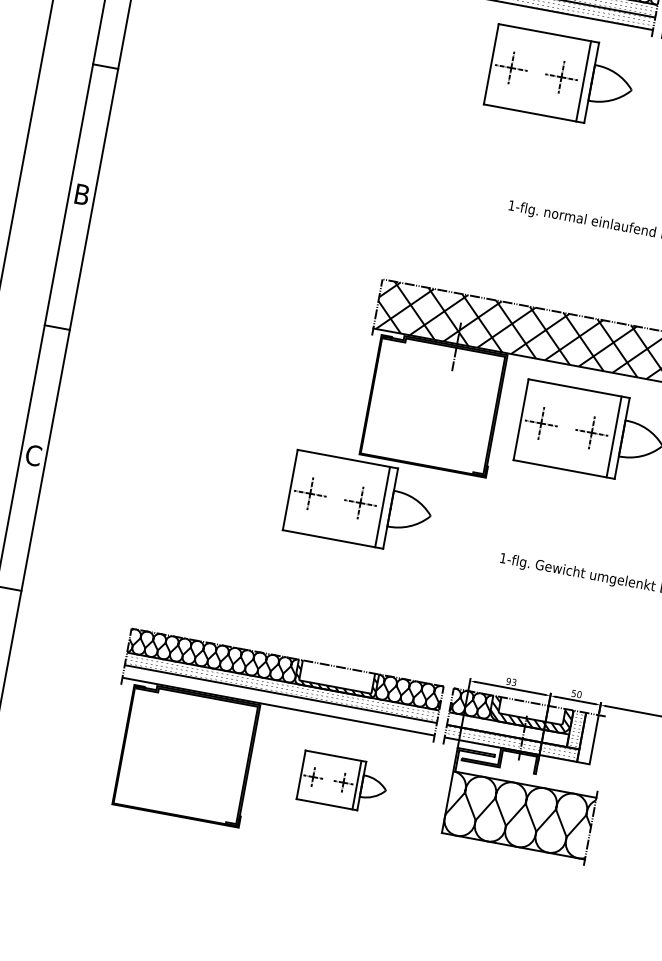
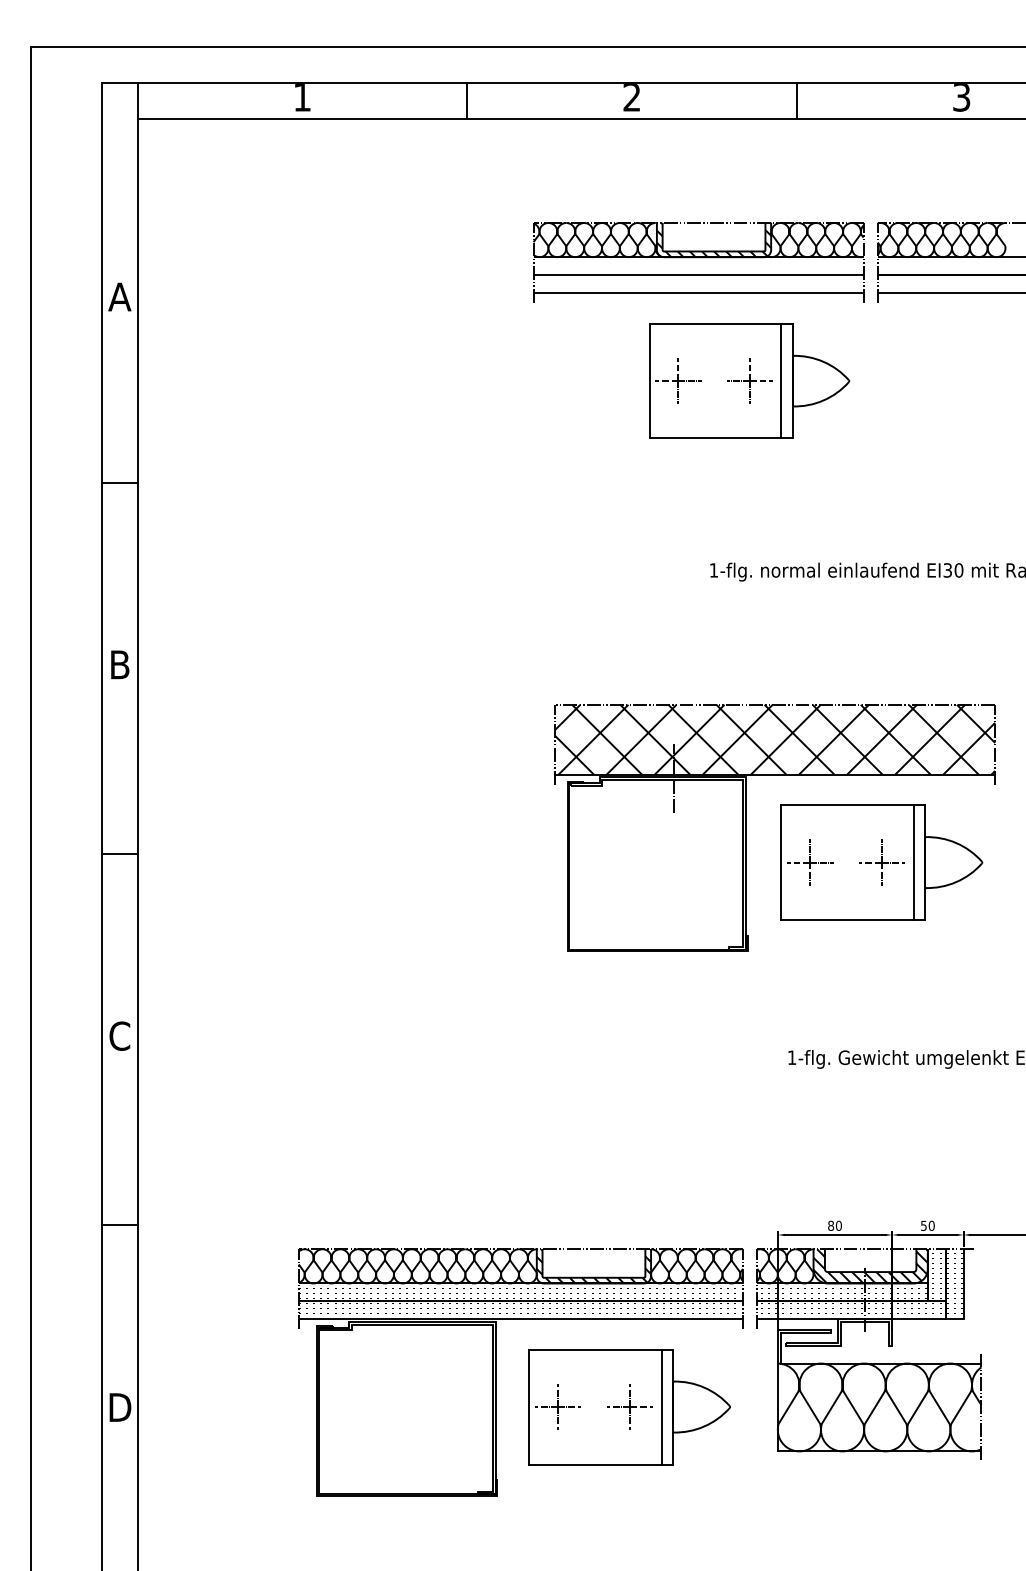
part: (360, 502) -> (581, 1017), removed
text: (511, 681) -> (834, 1225), 93 -> 80
hatch: (279, 700) -> (520, 1310), added
hatch: (509, 728) -> (843, 1290), added
hatch: (587, 739) -> (954, 1285), added
part: (343, 782) -> (629, 1407), size x1.67

